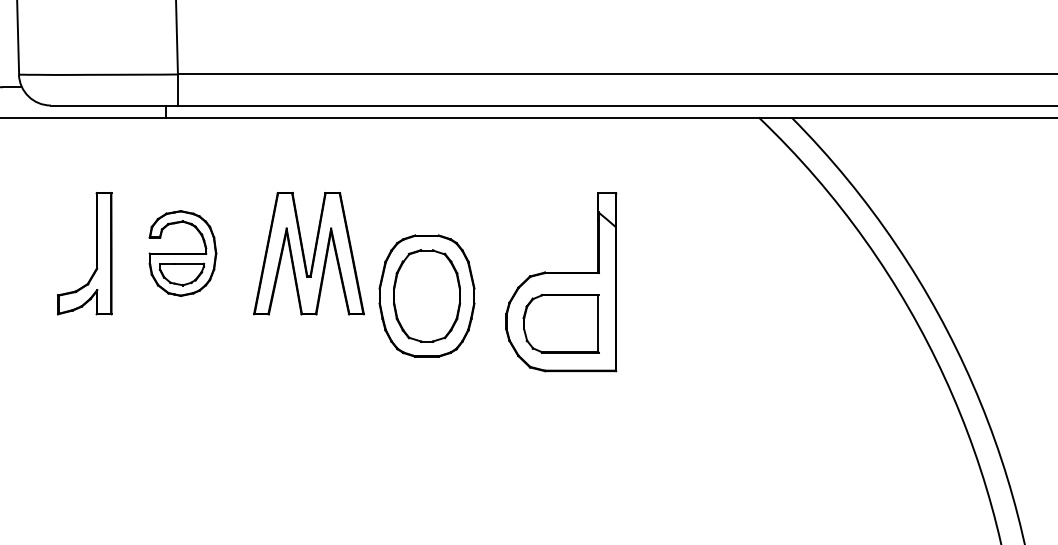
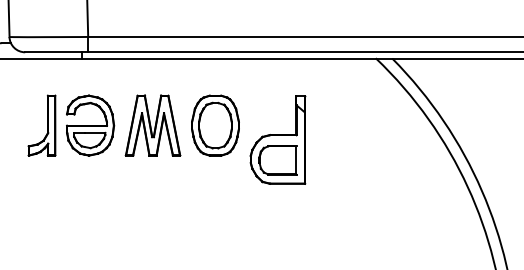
part: (182, 253) -> (90, 125), size x1.43
part: (427, 295) -> (215, 125), moved

